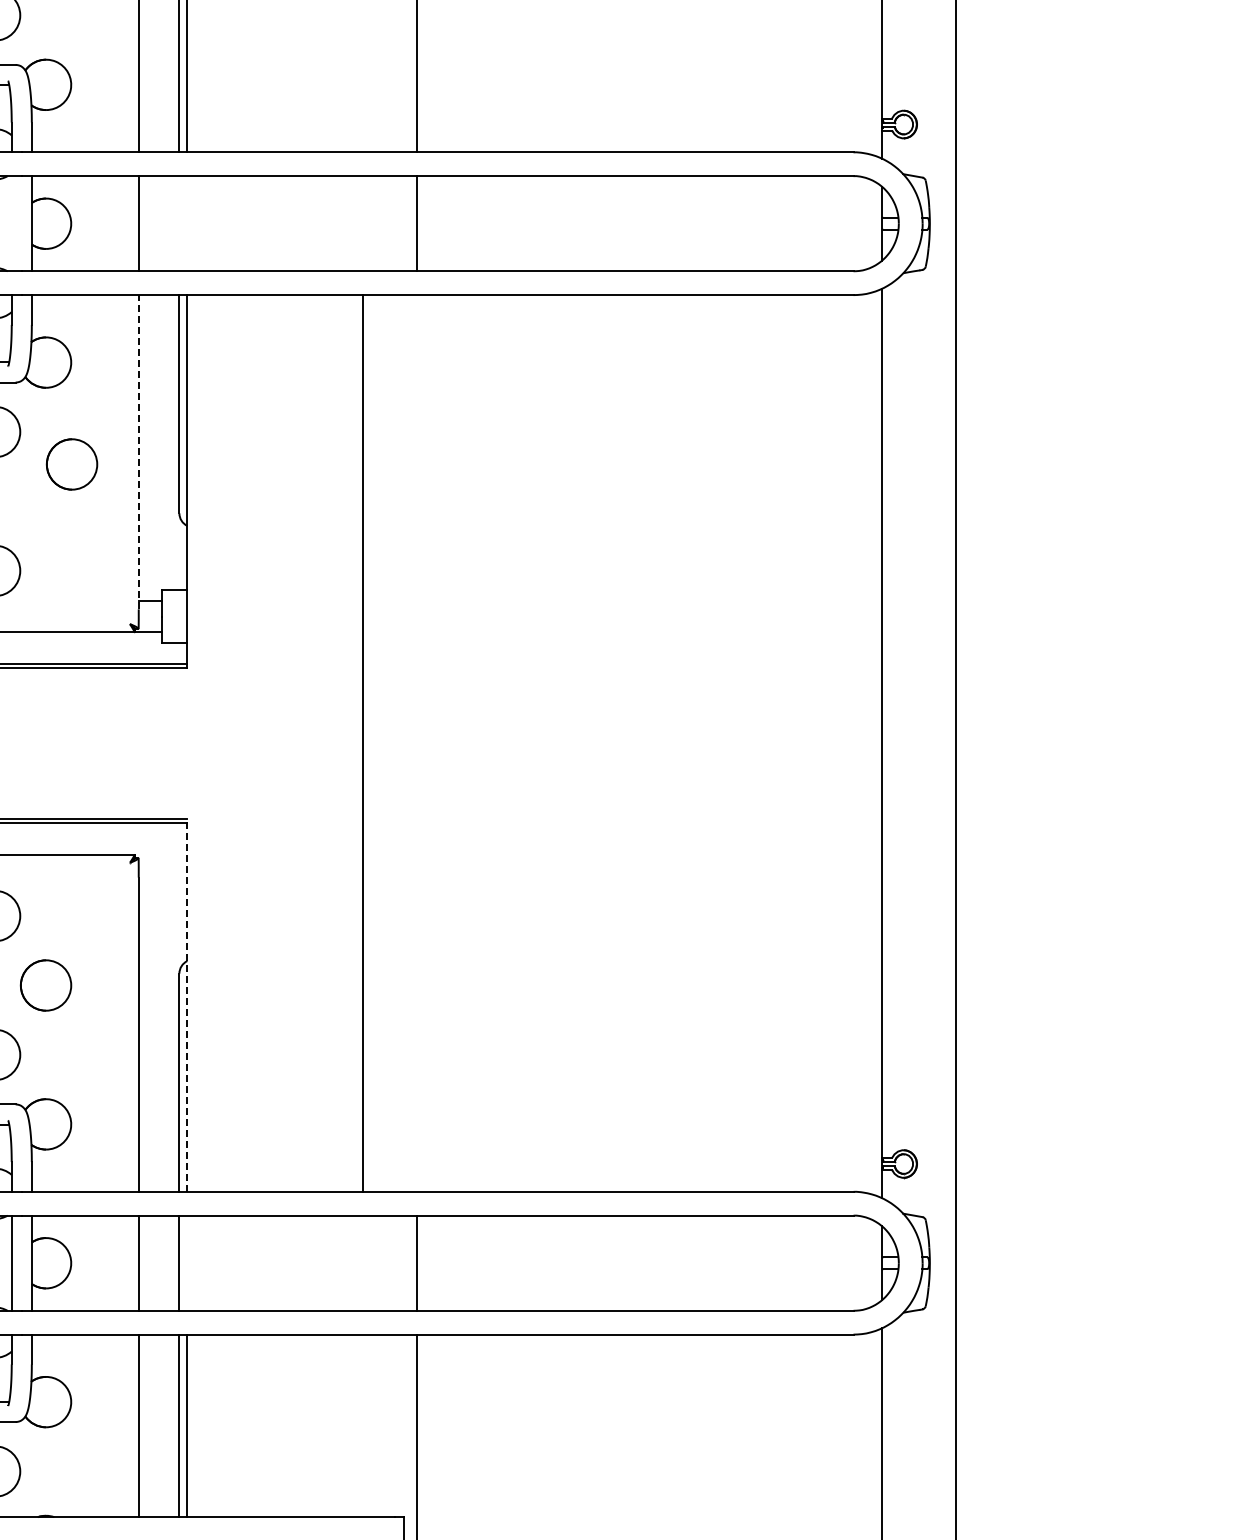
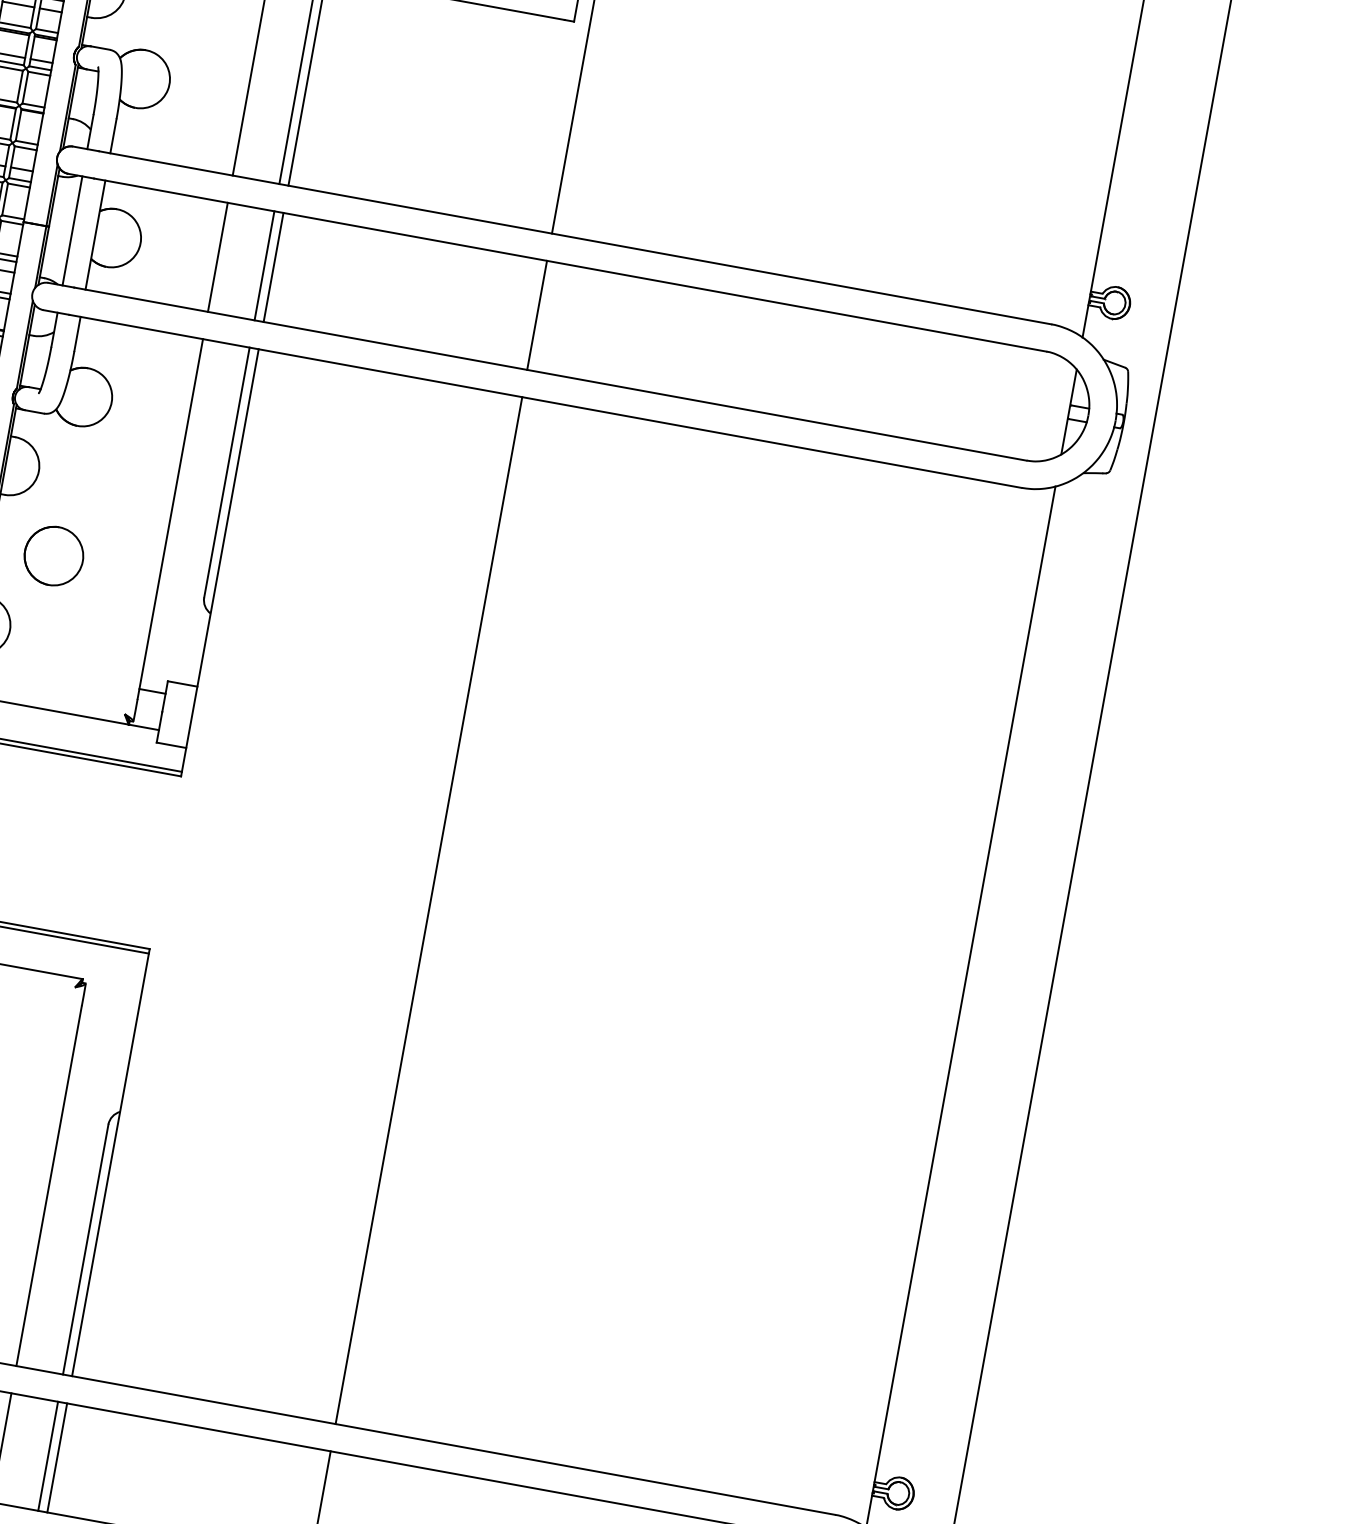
line: (11, 223) -> (72, 230), added
line: (179, 223) -> (264, 265), added
line: (187, 223) -> (273, 267), added
line: (138, 451) -> (170, 518), dashed -> solid
part: (71, 464) -> (53, 556), moved
line: (363, 743) -> (428, 910), moved
line: (187, 1004) -> (111, 1161), dashed -> solid
line: (187, 1262) -> (57, 1457), added

